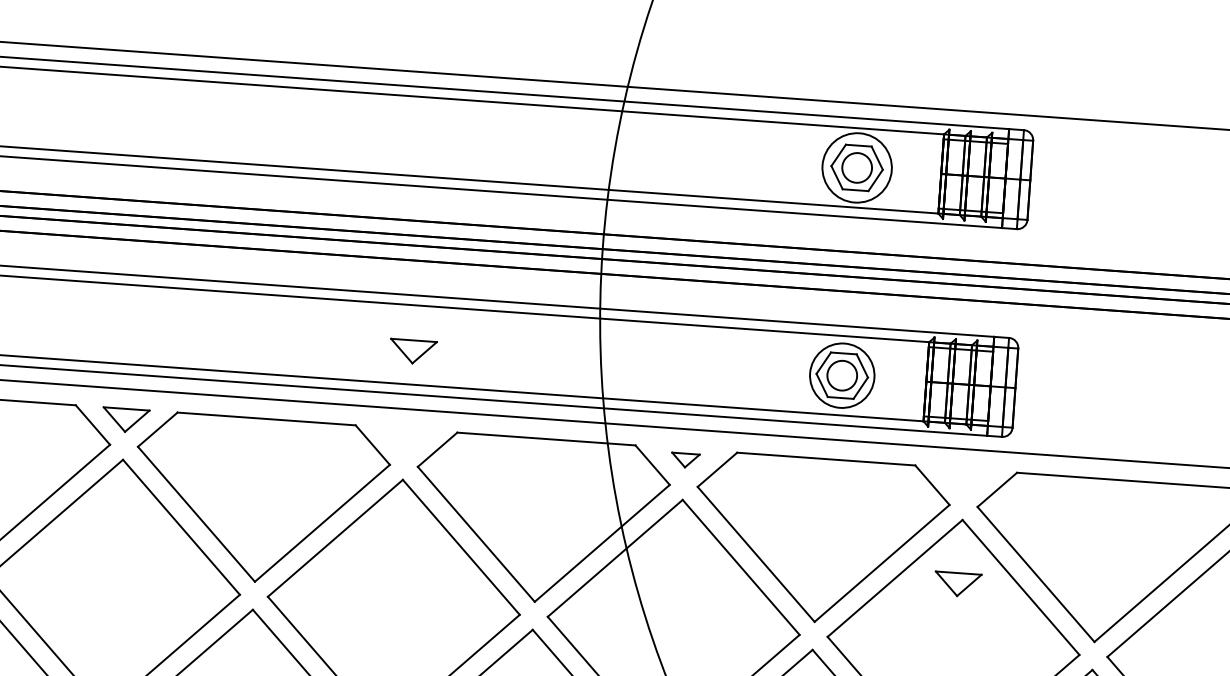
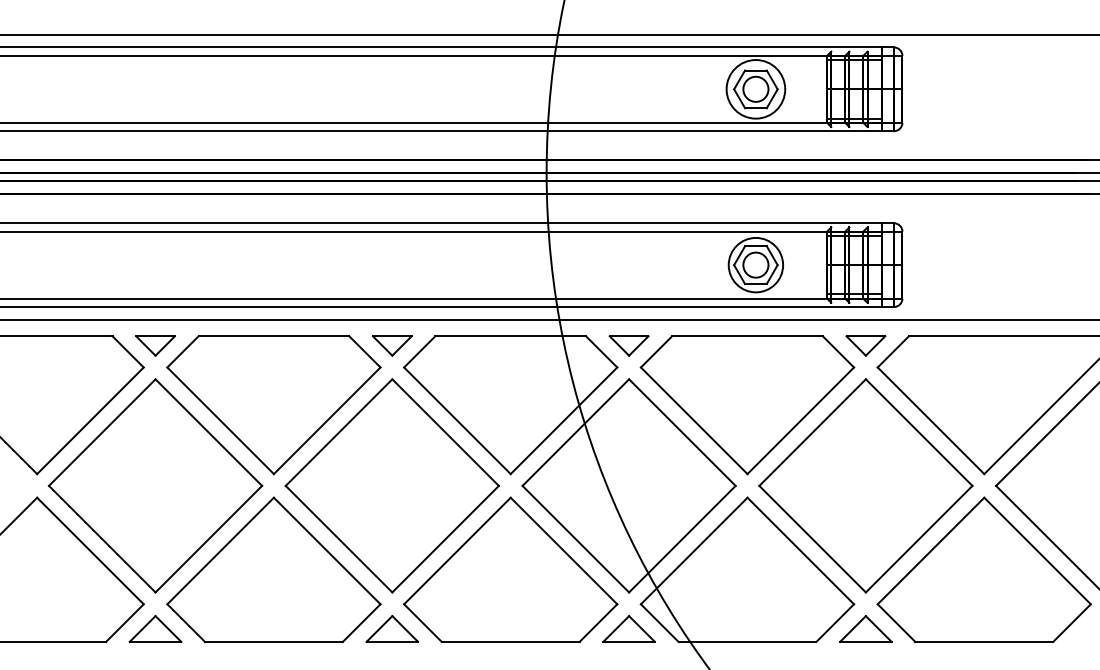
part: (412, 351) -> (391, 345), moved
part: (684, 459) -> (628, 345), size x1.67
part: (957, 583) -> (865, 345), moved

